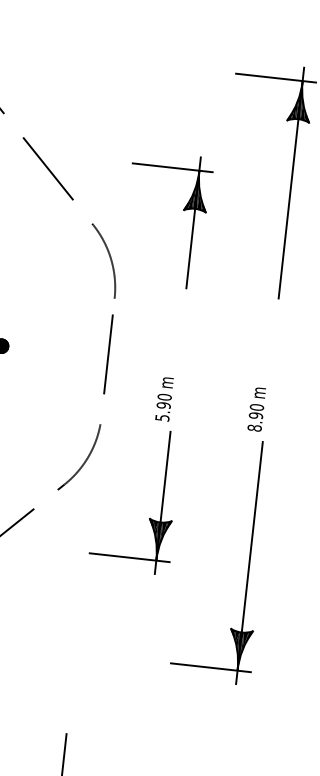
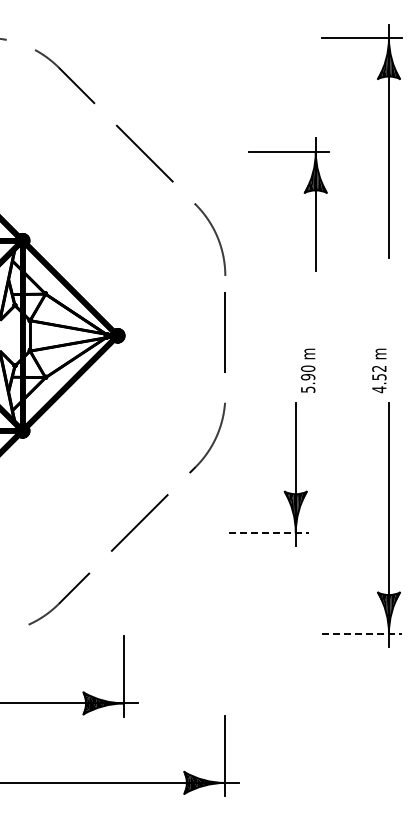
part: (182, 210) -> (303, 193), moved
text: (164, 399) -> (308, 370), moved
text: (255, 418) -> (379, 379), 8.90 -> 4.52
line: (130, 557) -> (269, 532), solid -> dashed
line: (211, 667) -> (362, 633), solid -> dashed

